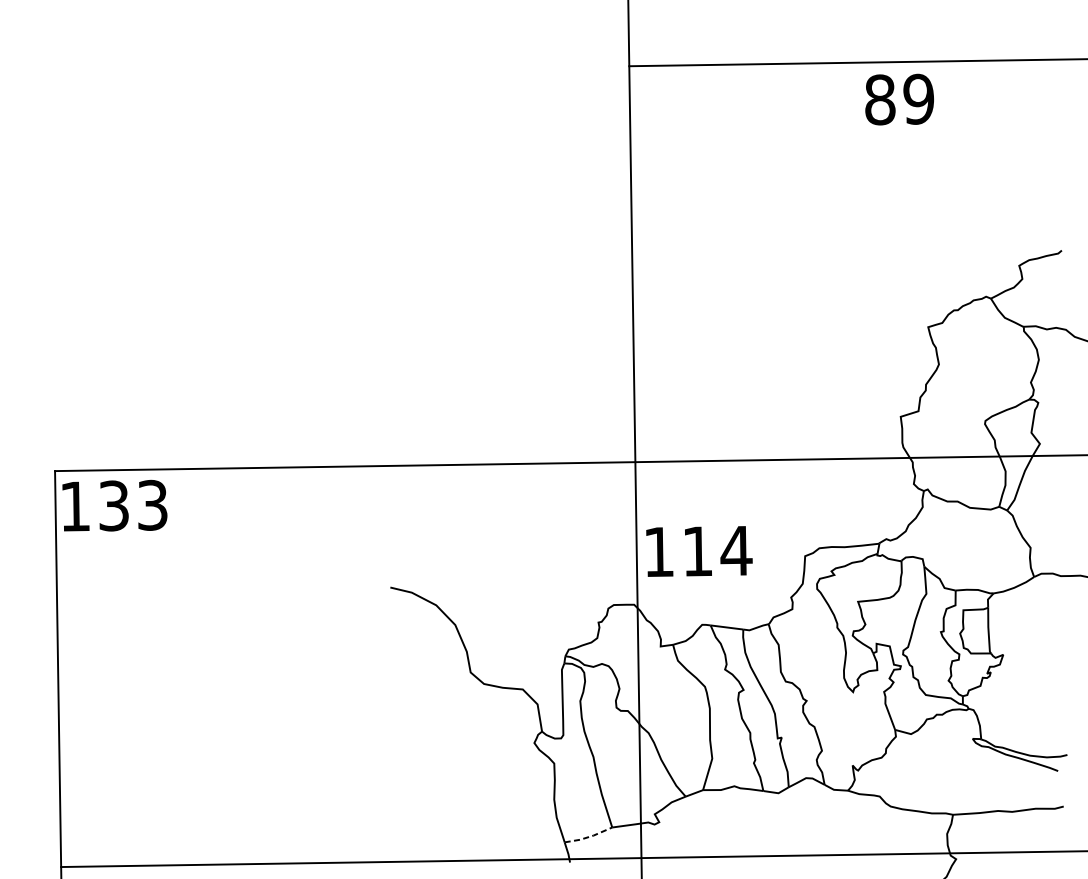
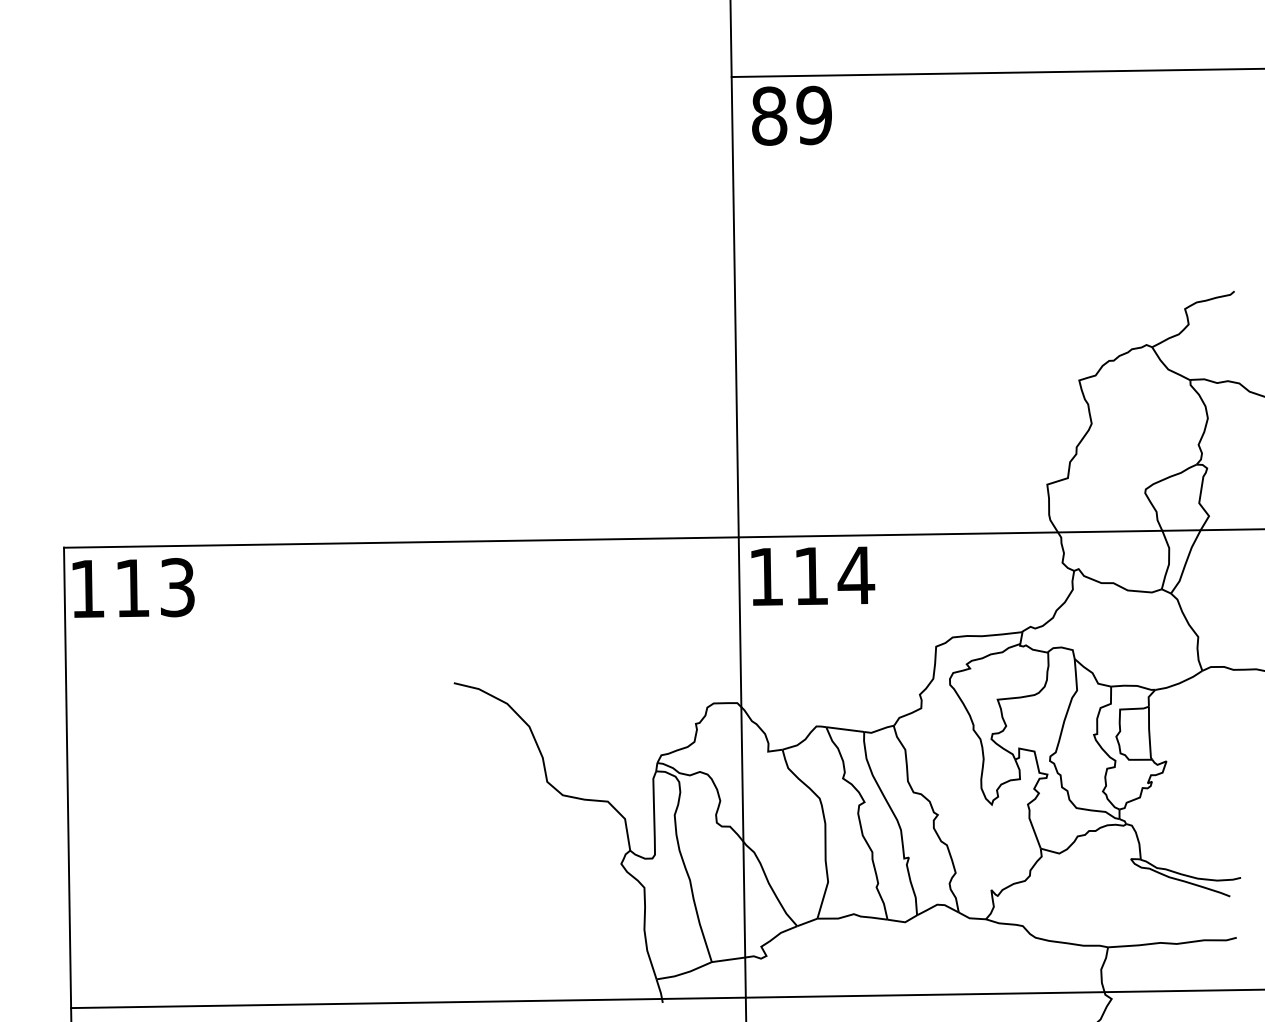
text: (899, 99) -> (791, 115), moved
text: (113, 505) -> (132, 587), 133 -> 113
text: (699, 550) -> (813, 575), moved
line: (588, 837) -> (684, 973), dashed -> solid

